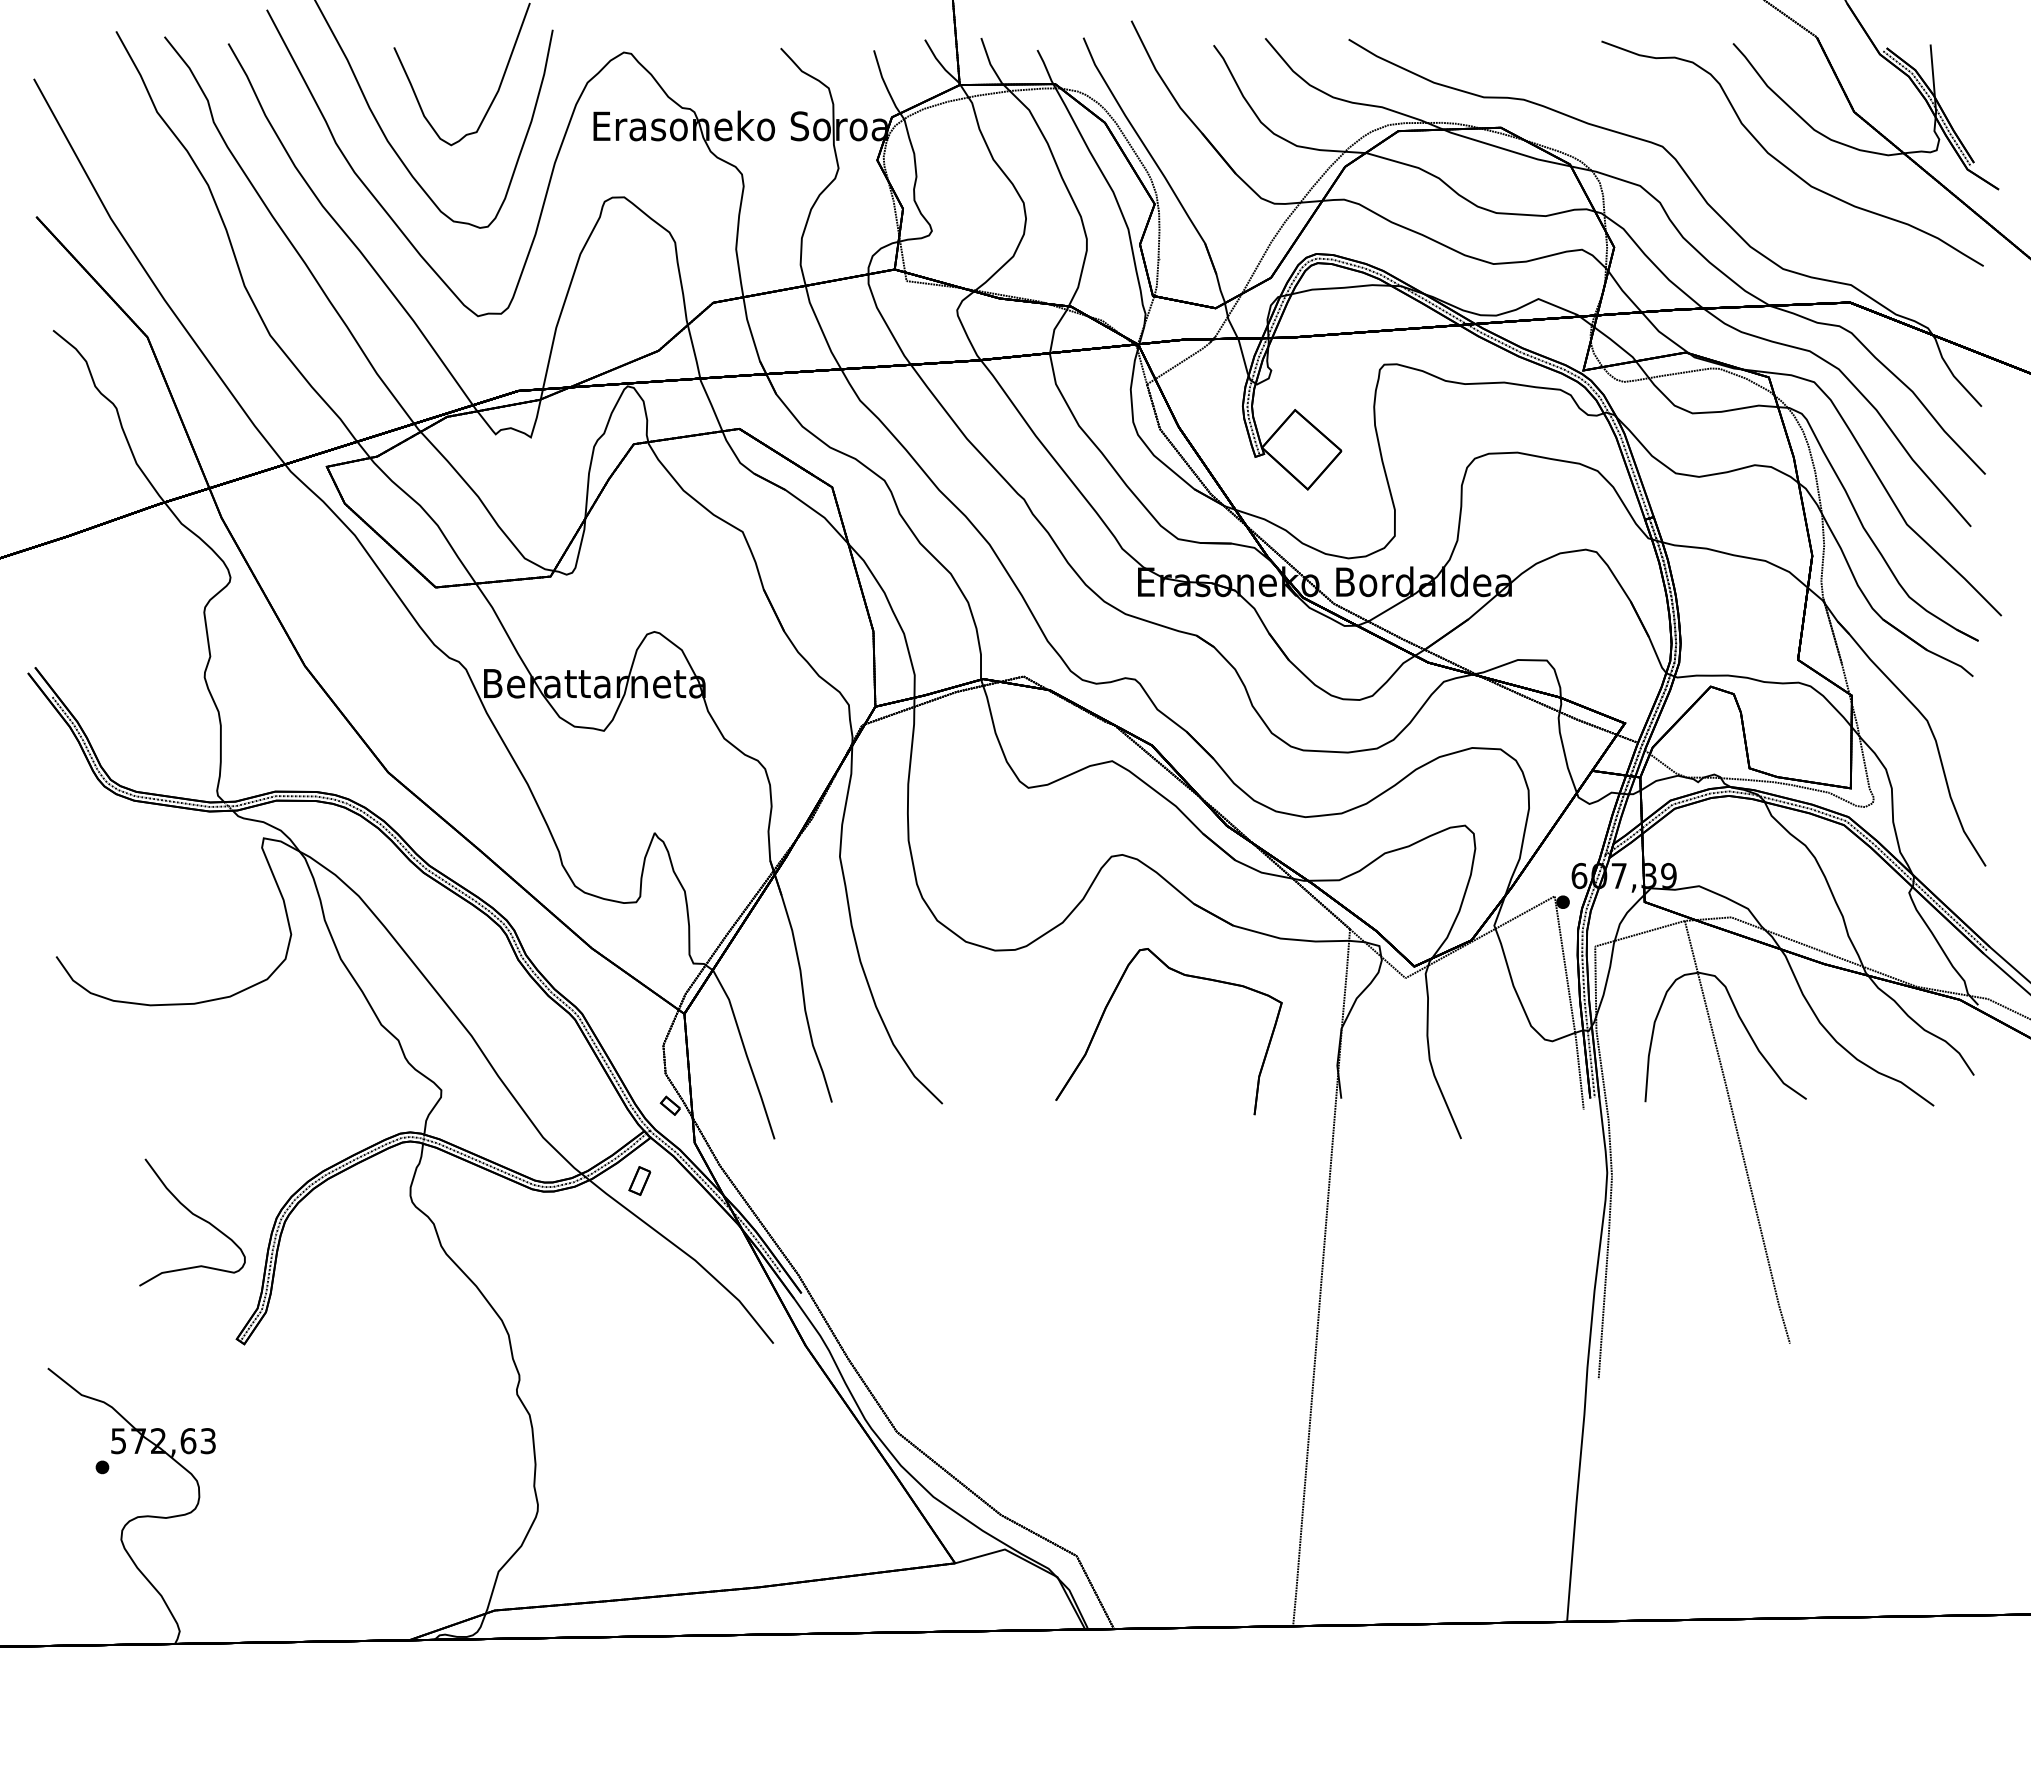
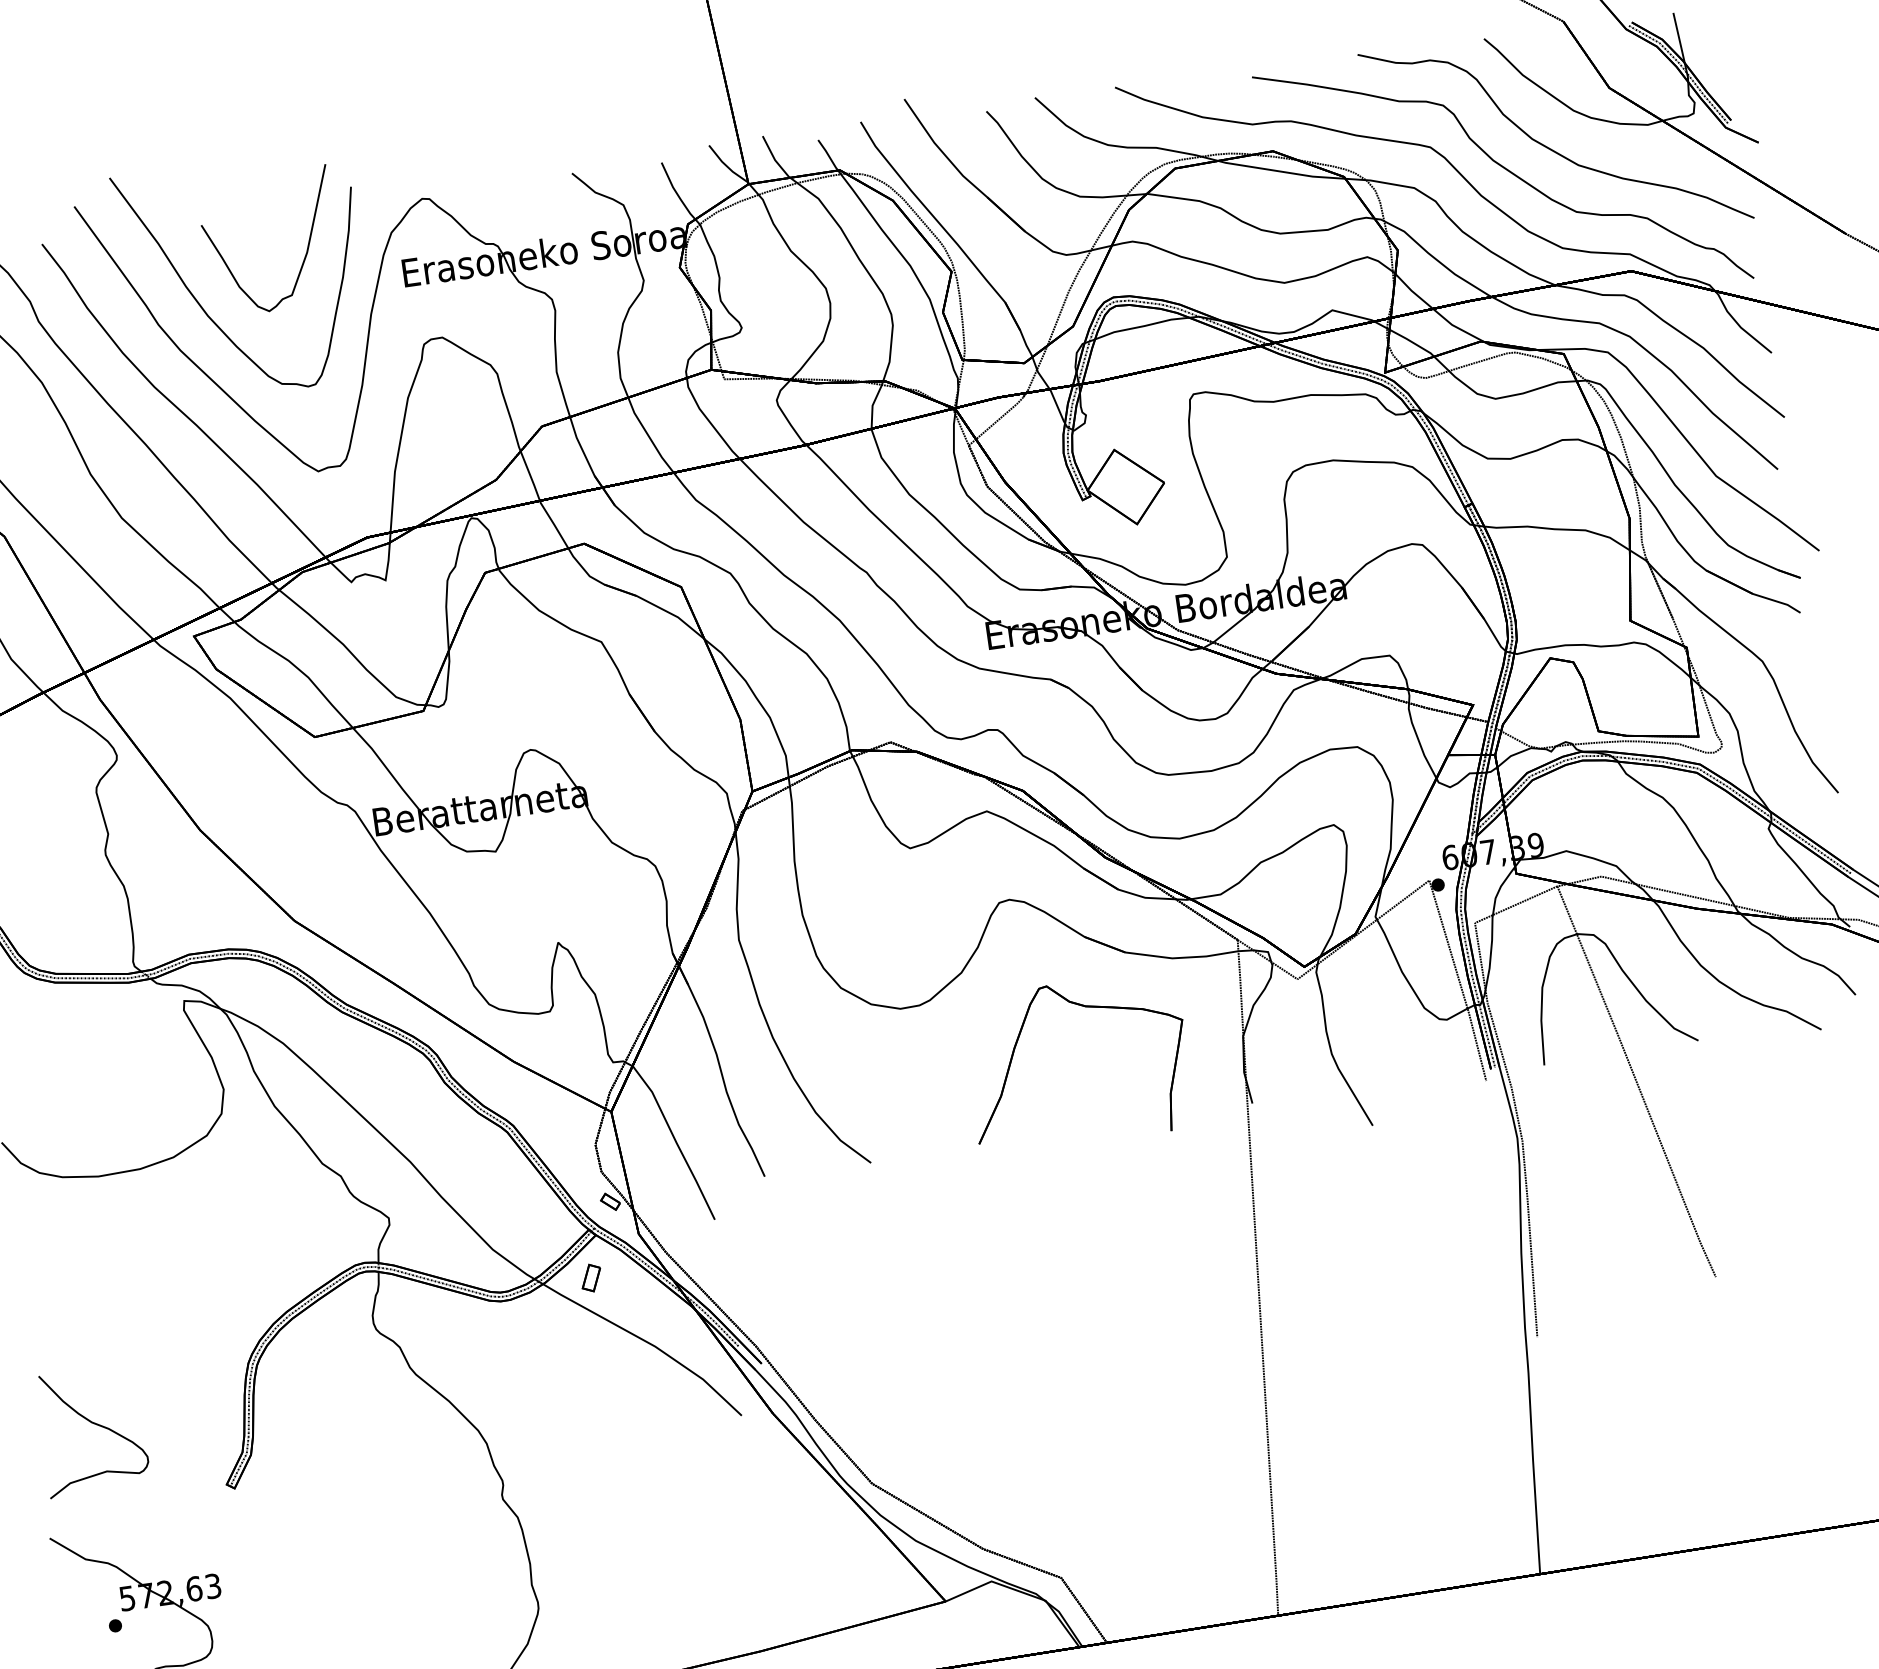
part: (1738, 182) -> (1508, 171), added
curve: (195, 1216) -> (94, 1424), moved

